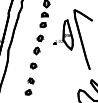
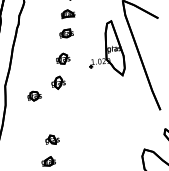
part: (33, 65) -> (34, 95), moved

